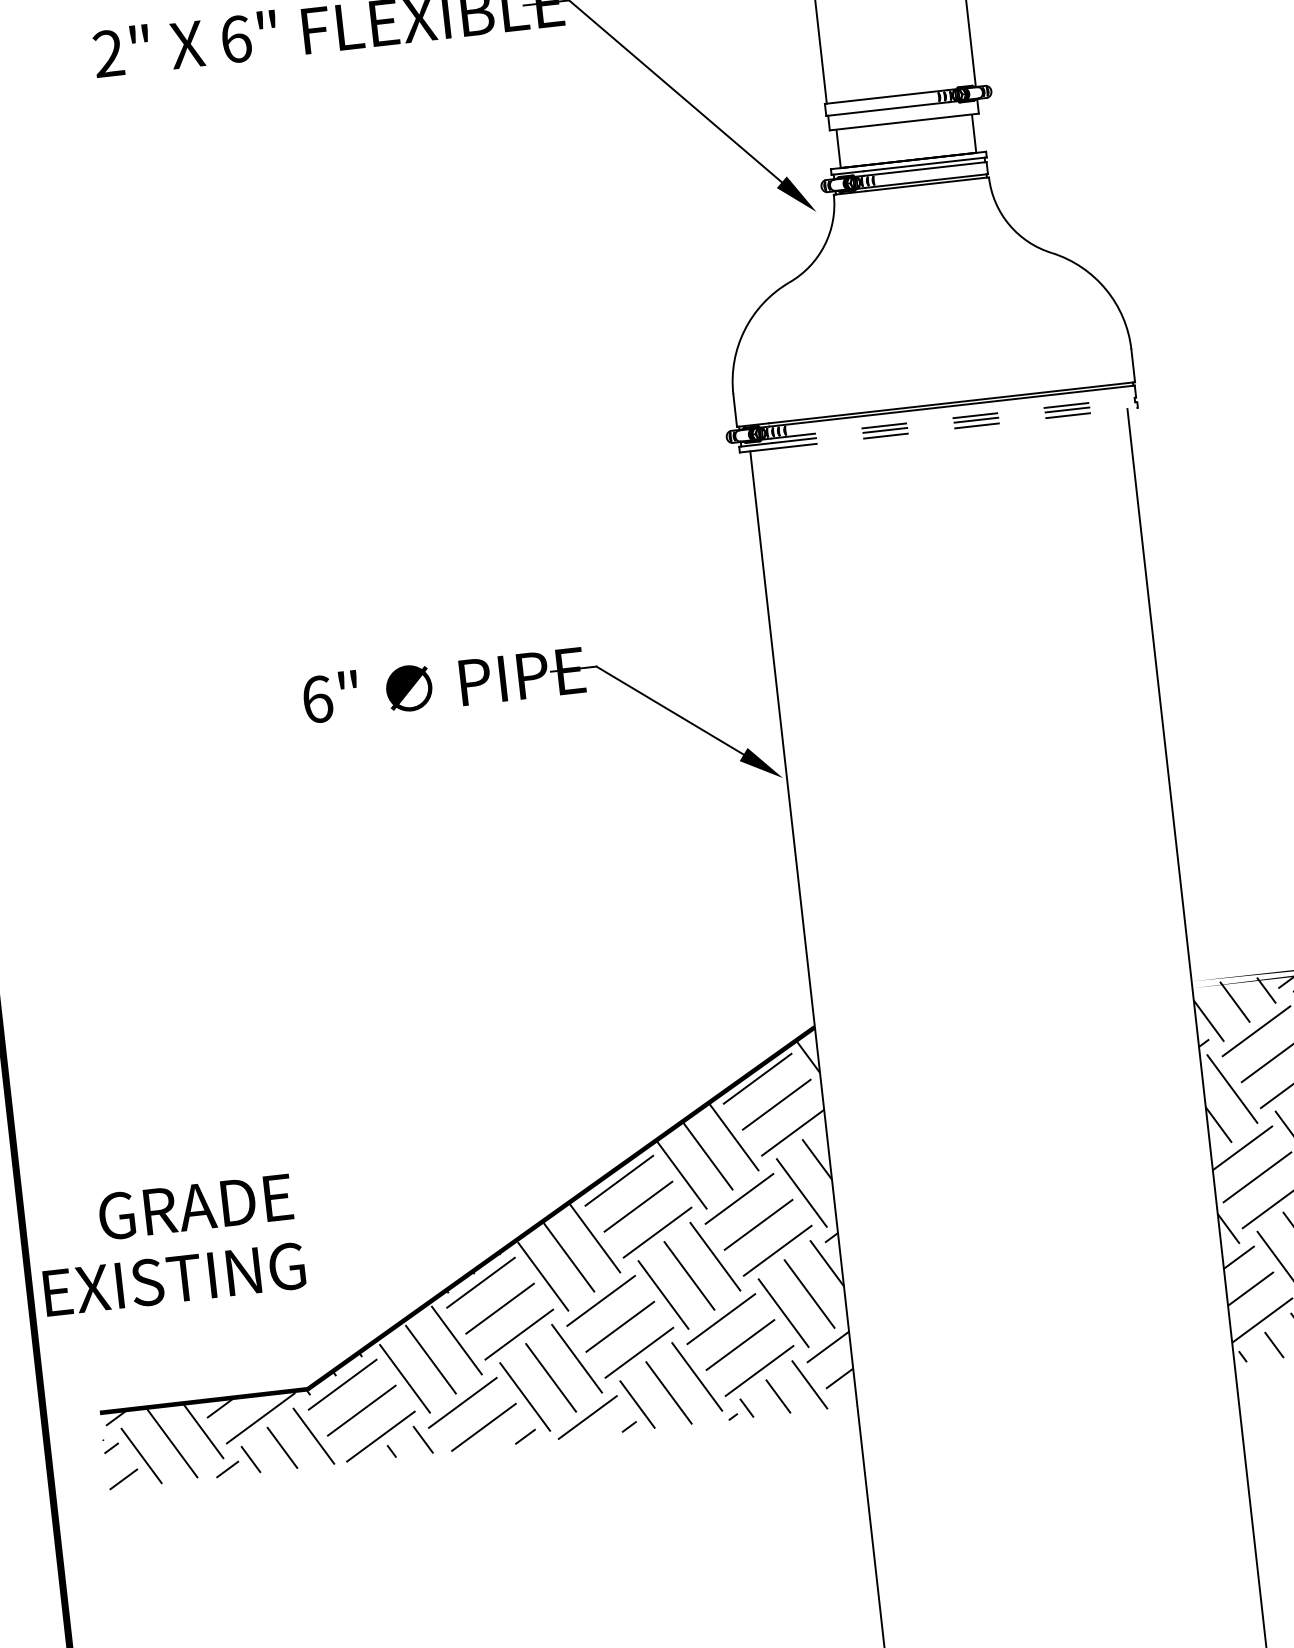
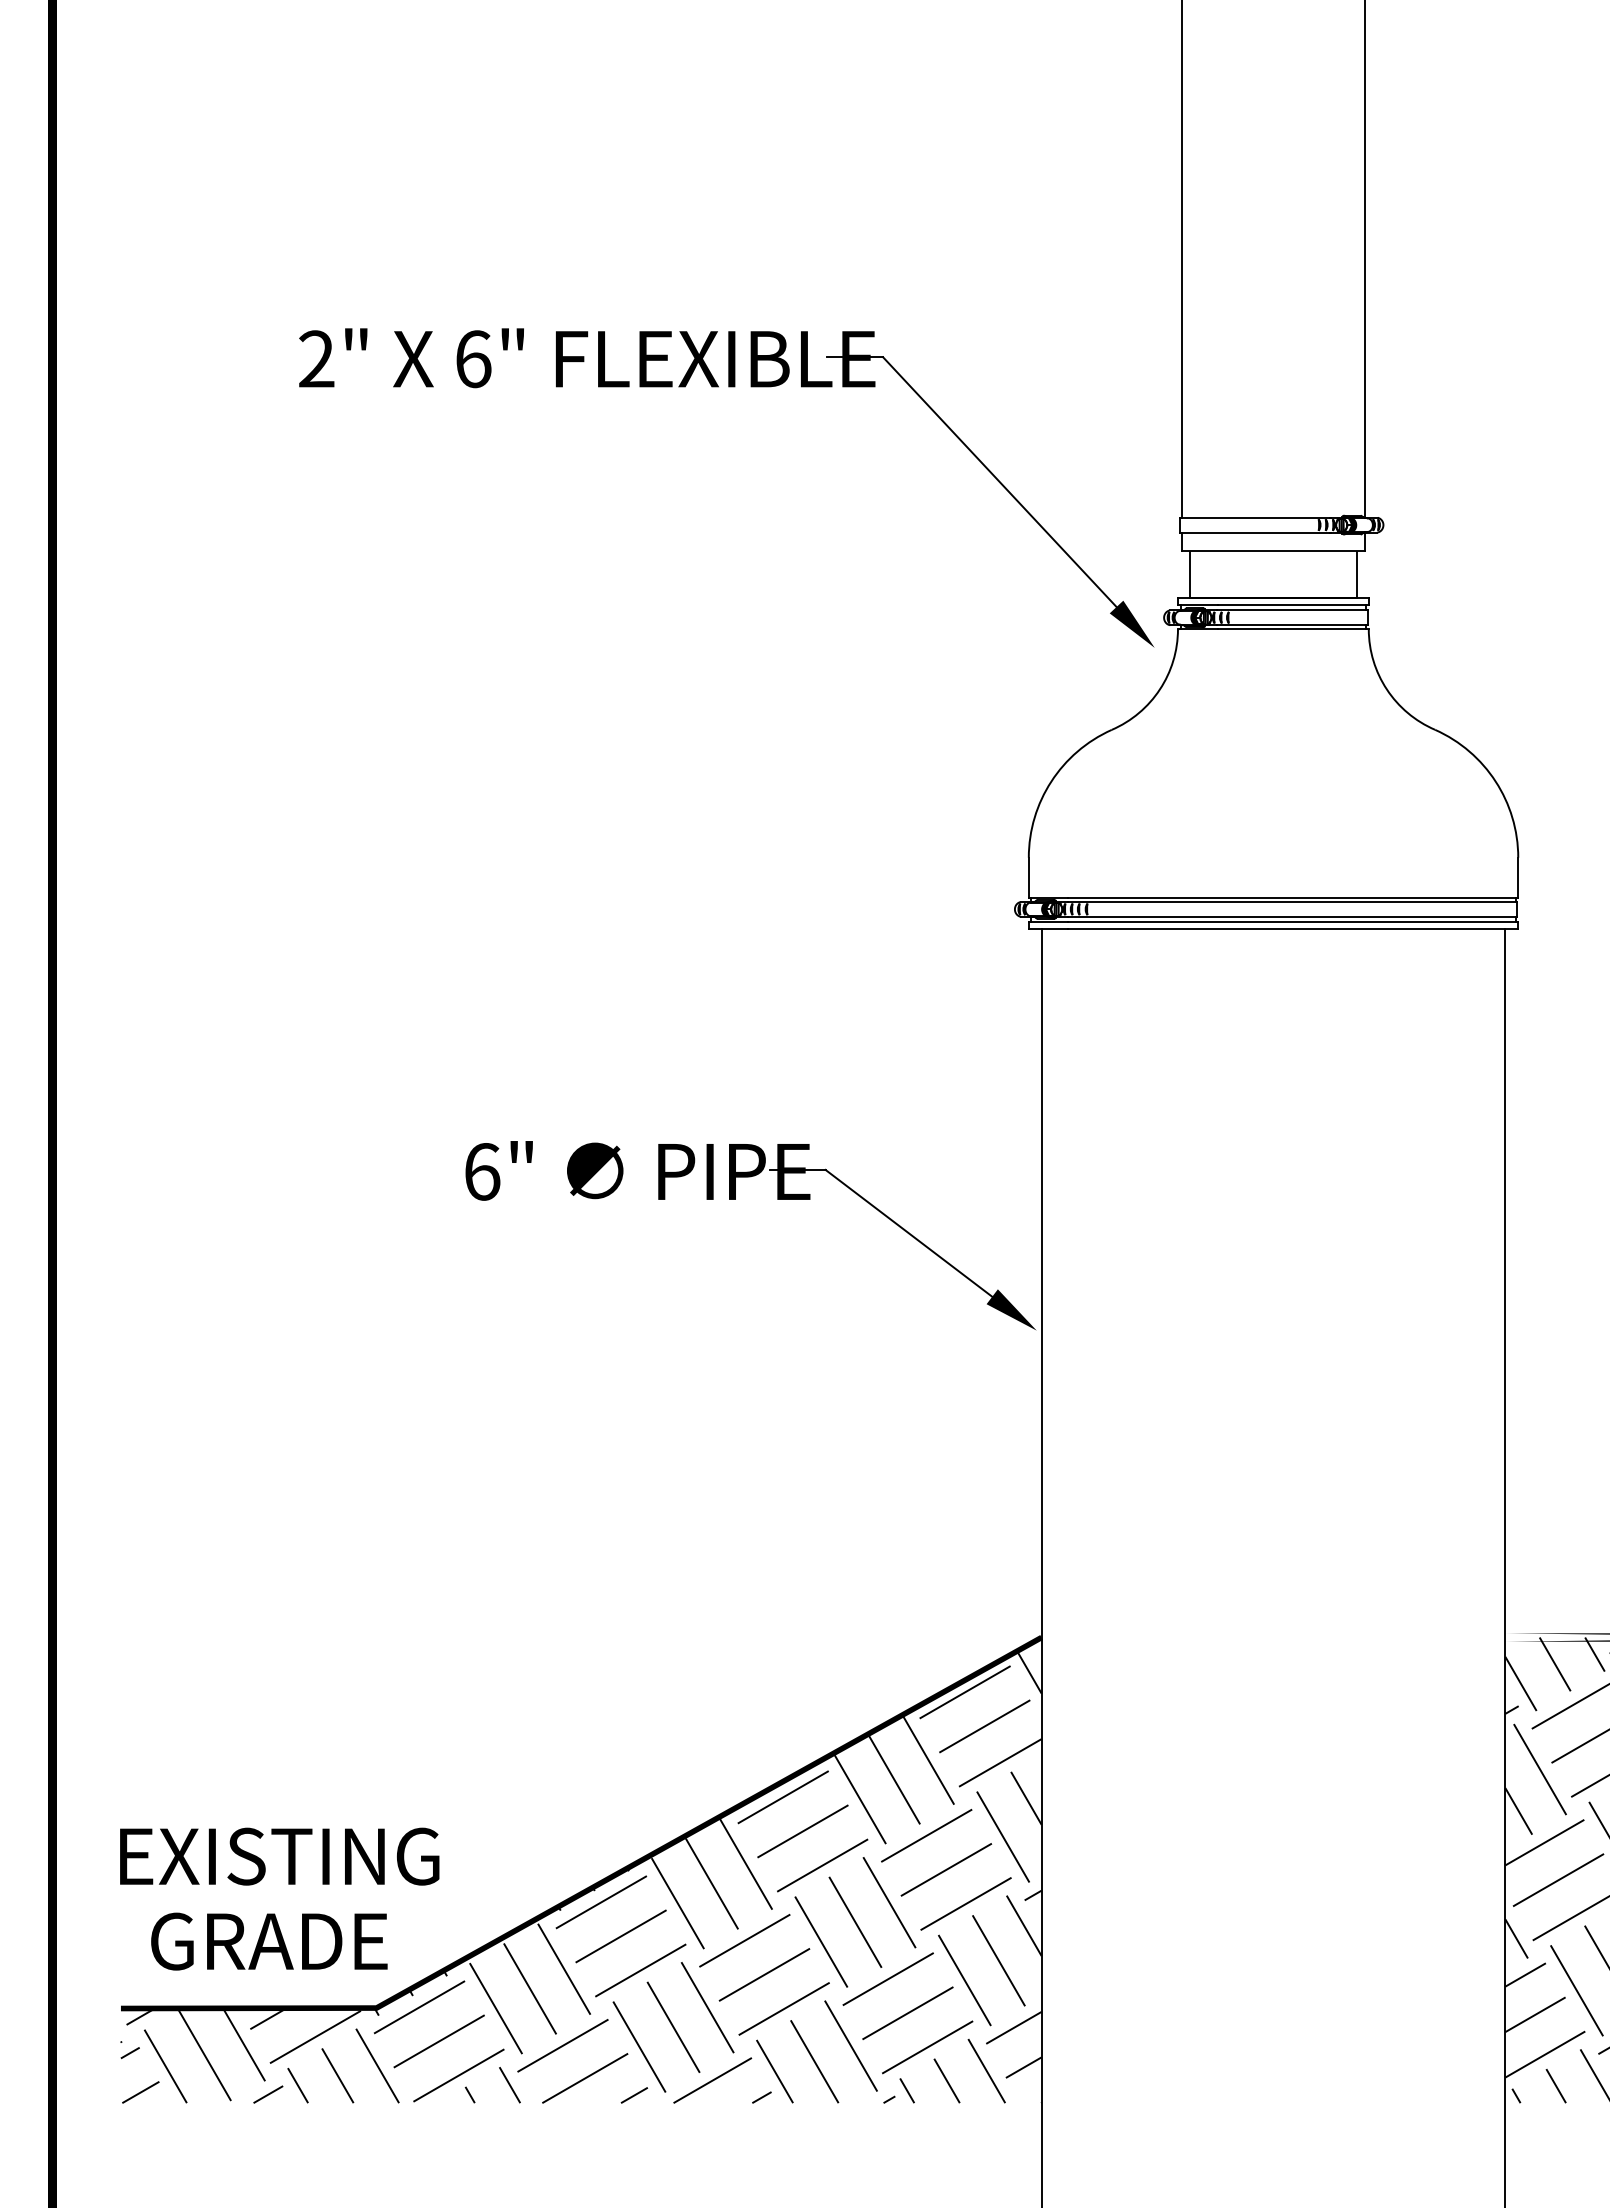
line: (953, 417) -> (1292, 916), dashed -> solid
line: (954, 422) -> (1293, 922), dashed -> solid
line: (955, 428) -> (1293, 929), dashed -> solid
text: (195, 1206) -> (269, 1941), moved
text: (174, 1279) -> (279, 1856), moved

